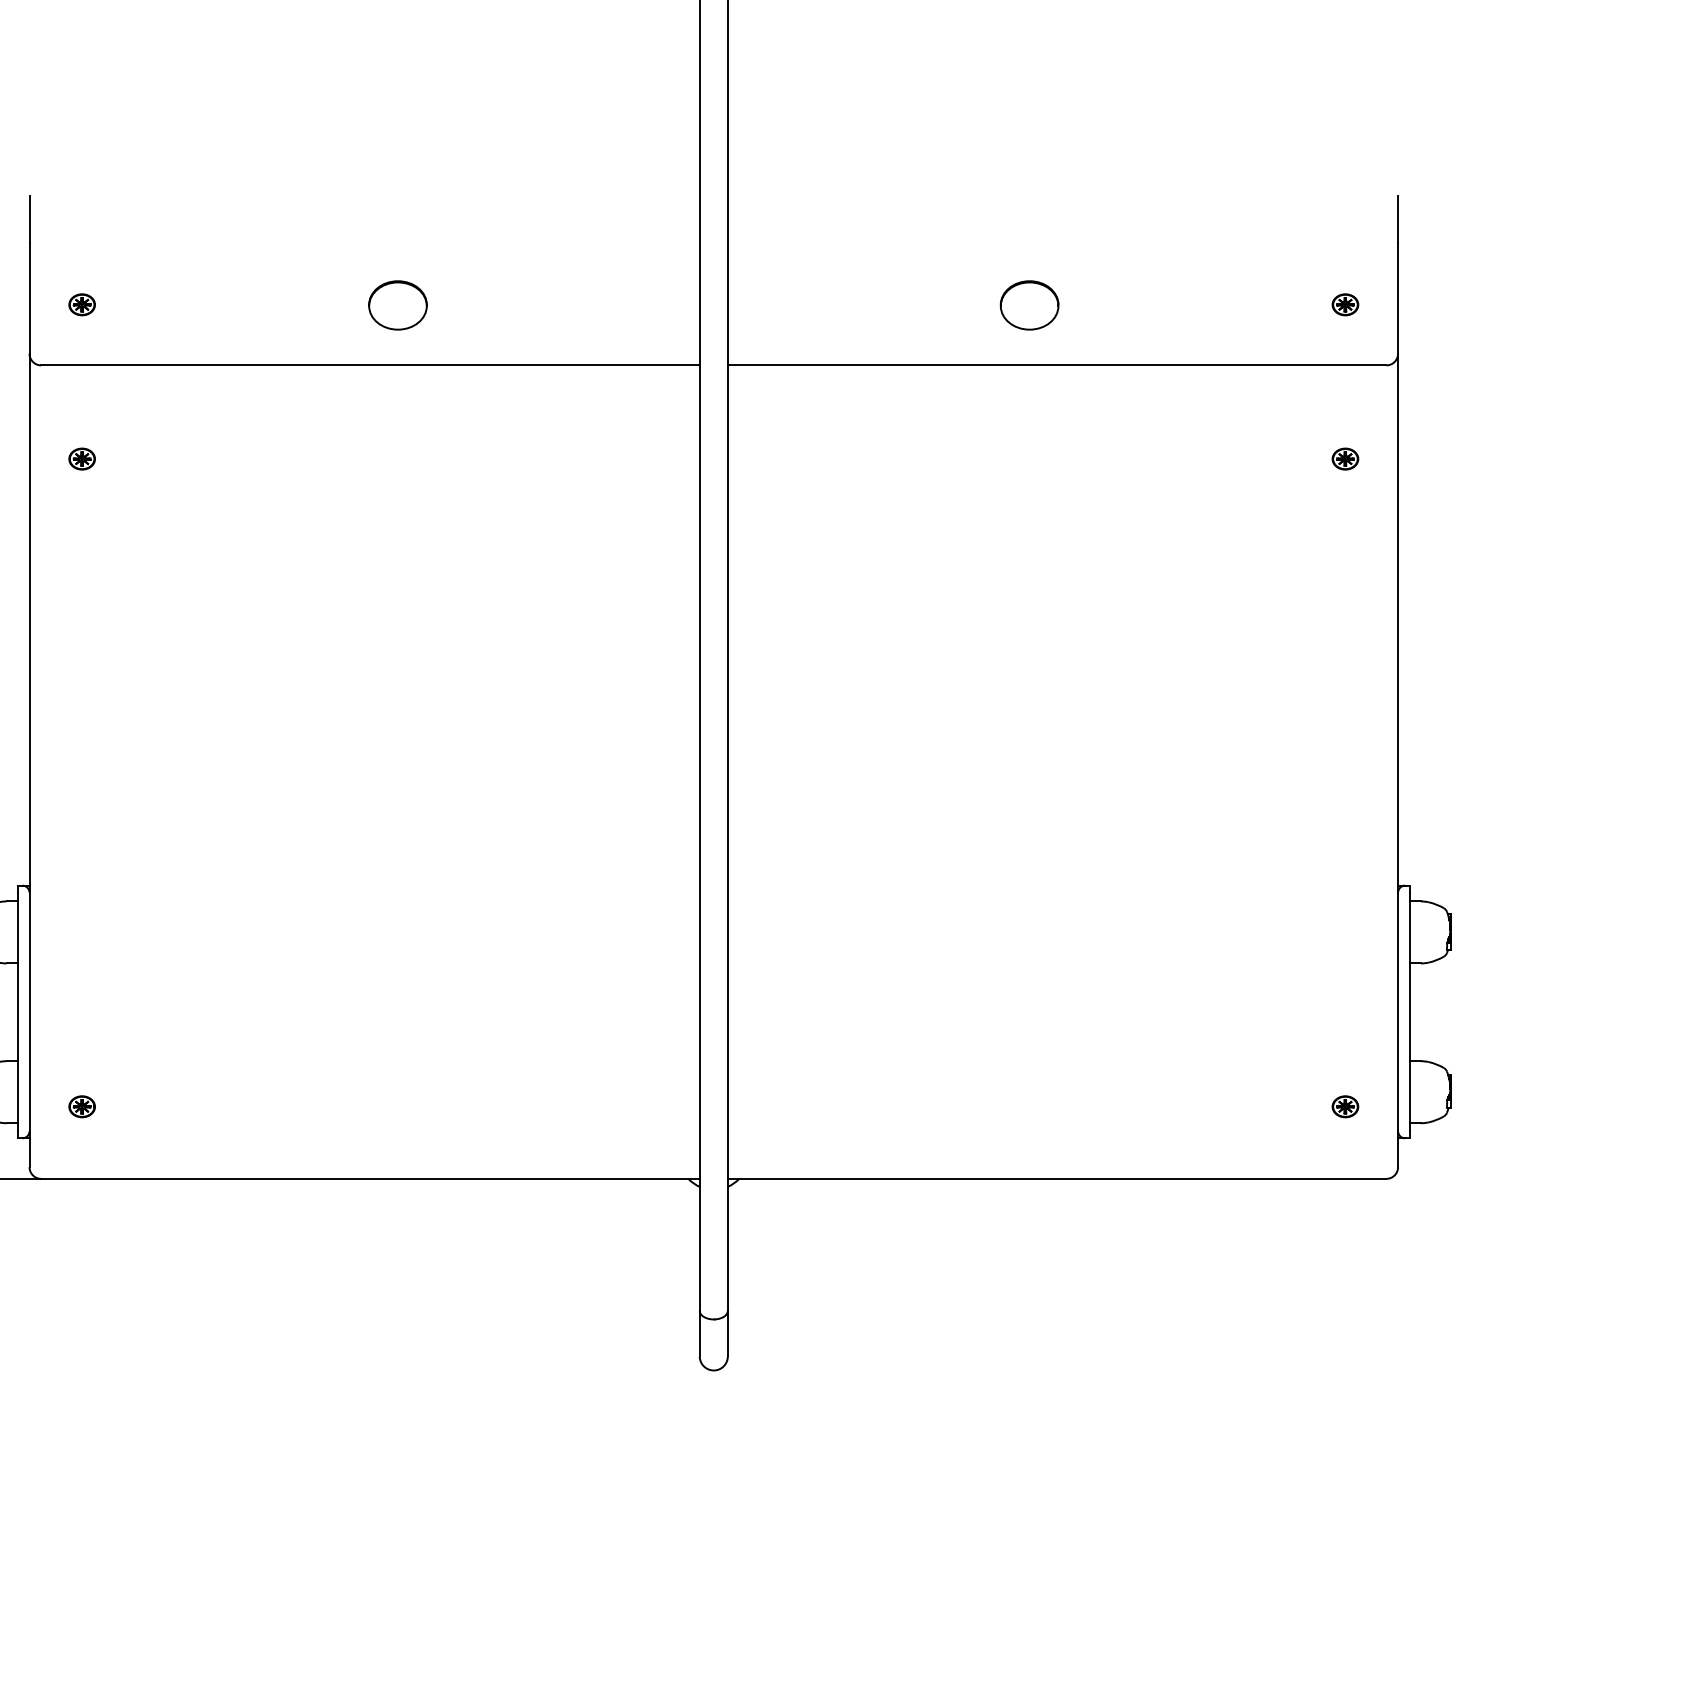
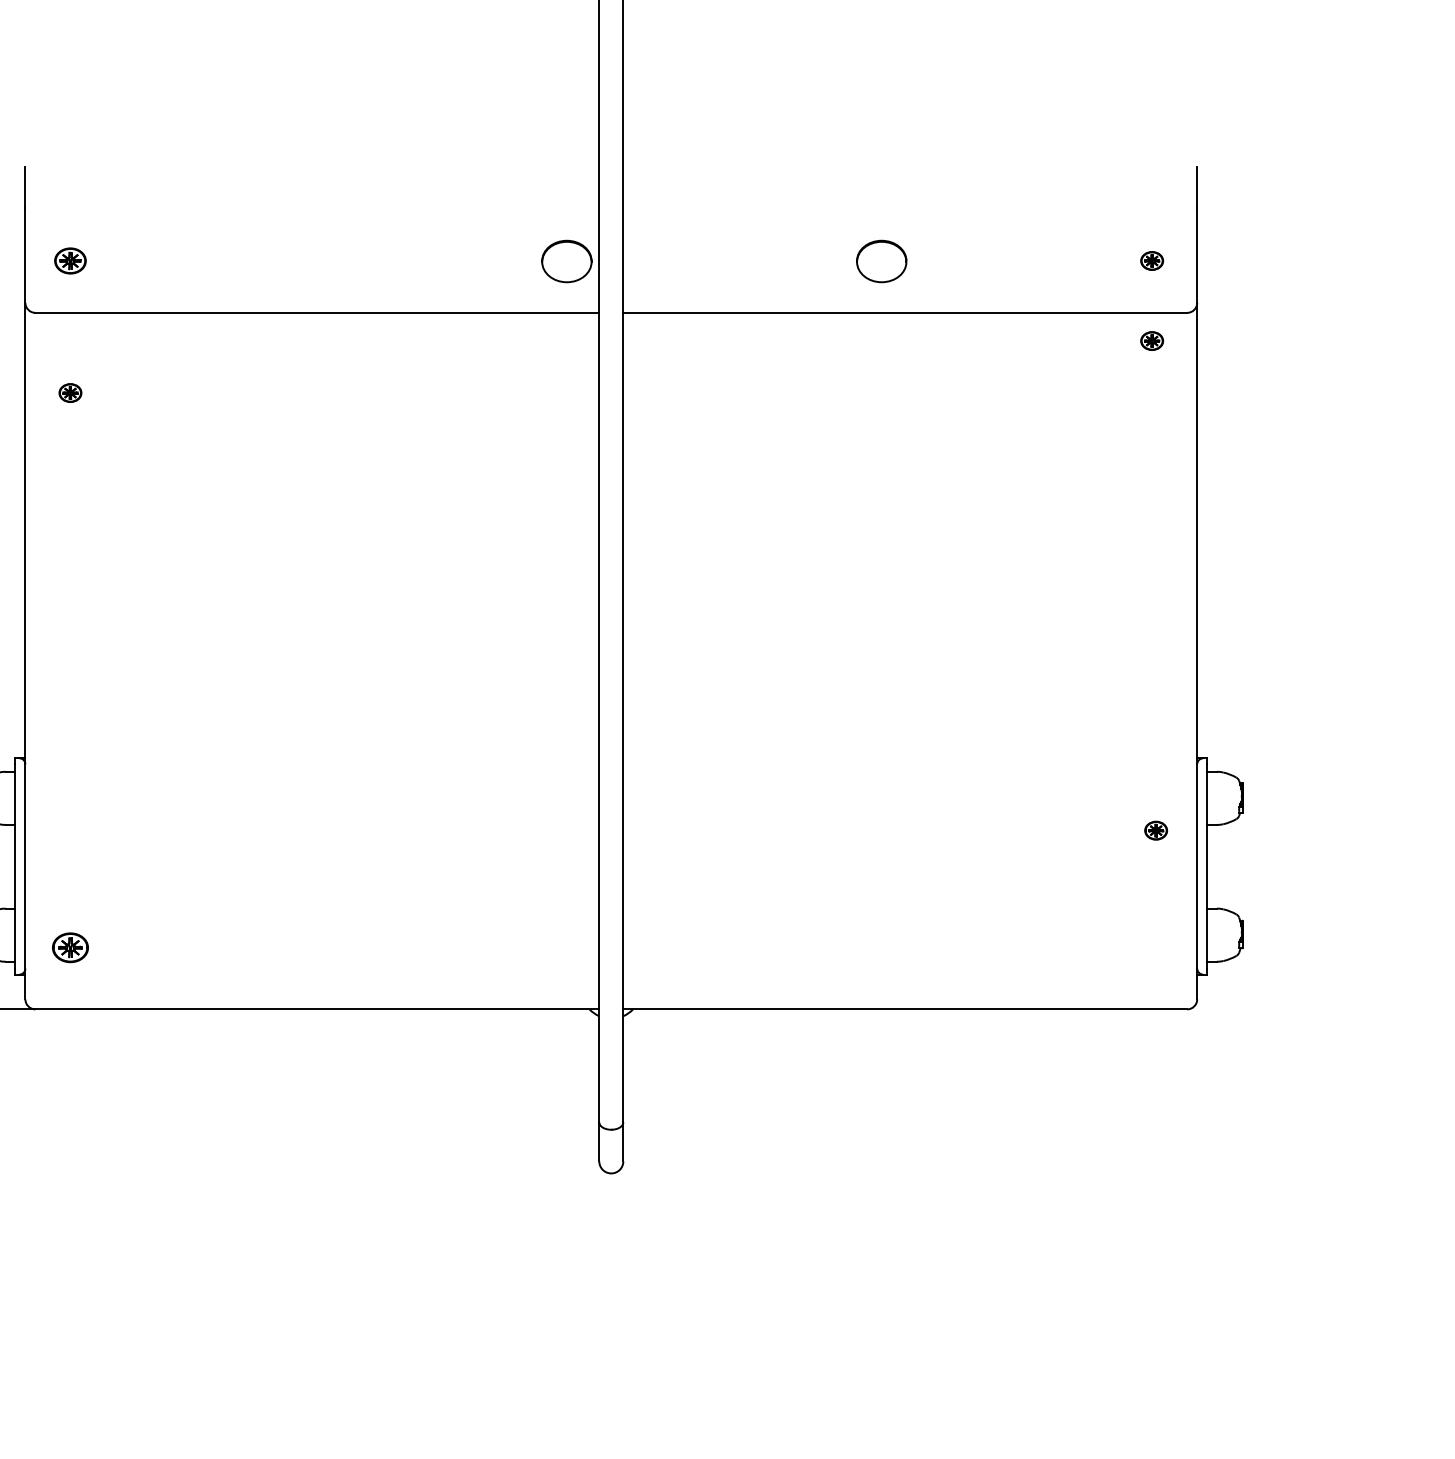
part: (82, 304) -> (70, 260), size x1.4
part: (397, 305) -> (566, 261), moved
part: (1344, 458) -> (1151, 340), moved
part: (82, 1106) -> (70, 947), size x1.6
part: (1345, 1106) -> (1156, 830), moved

